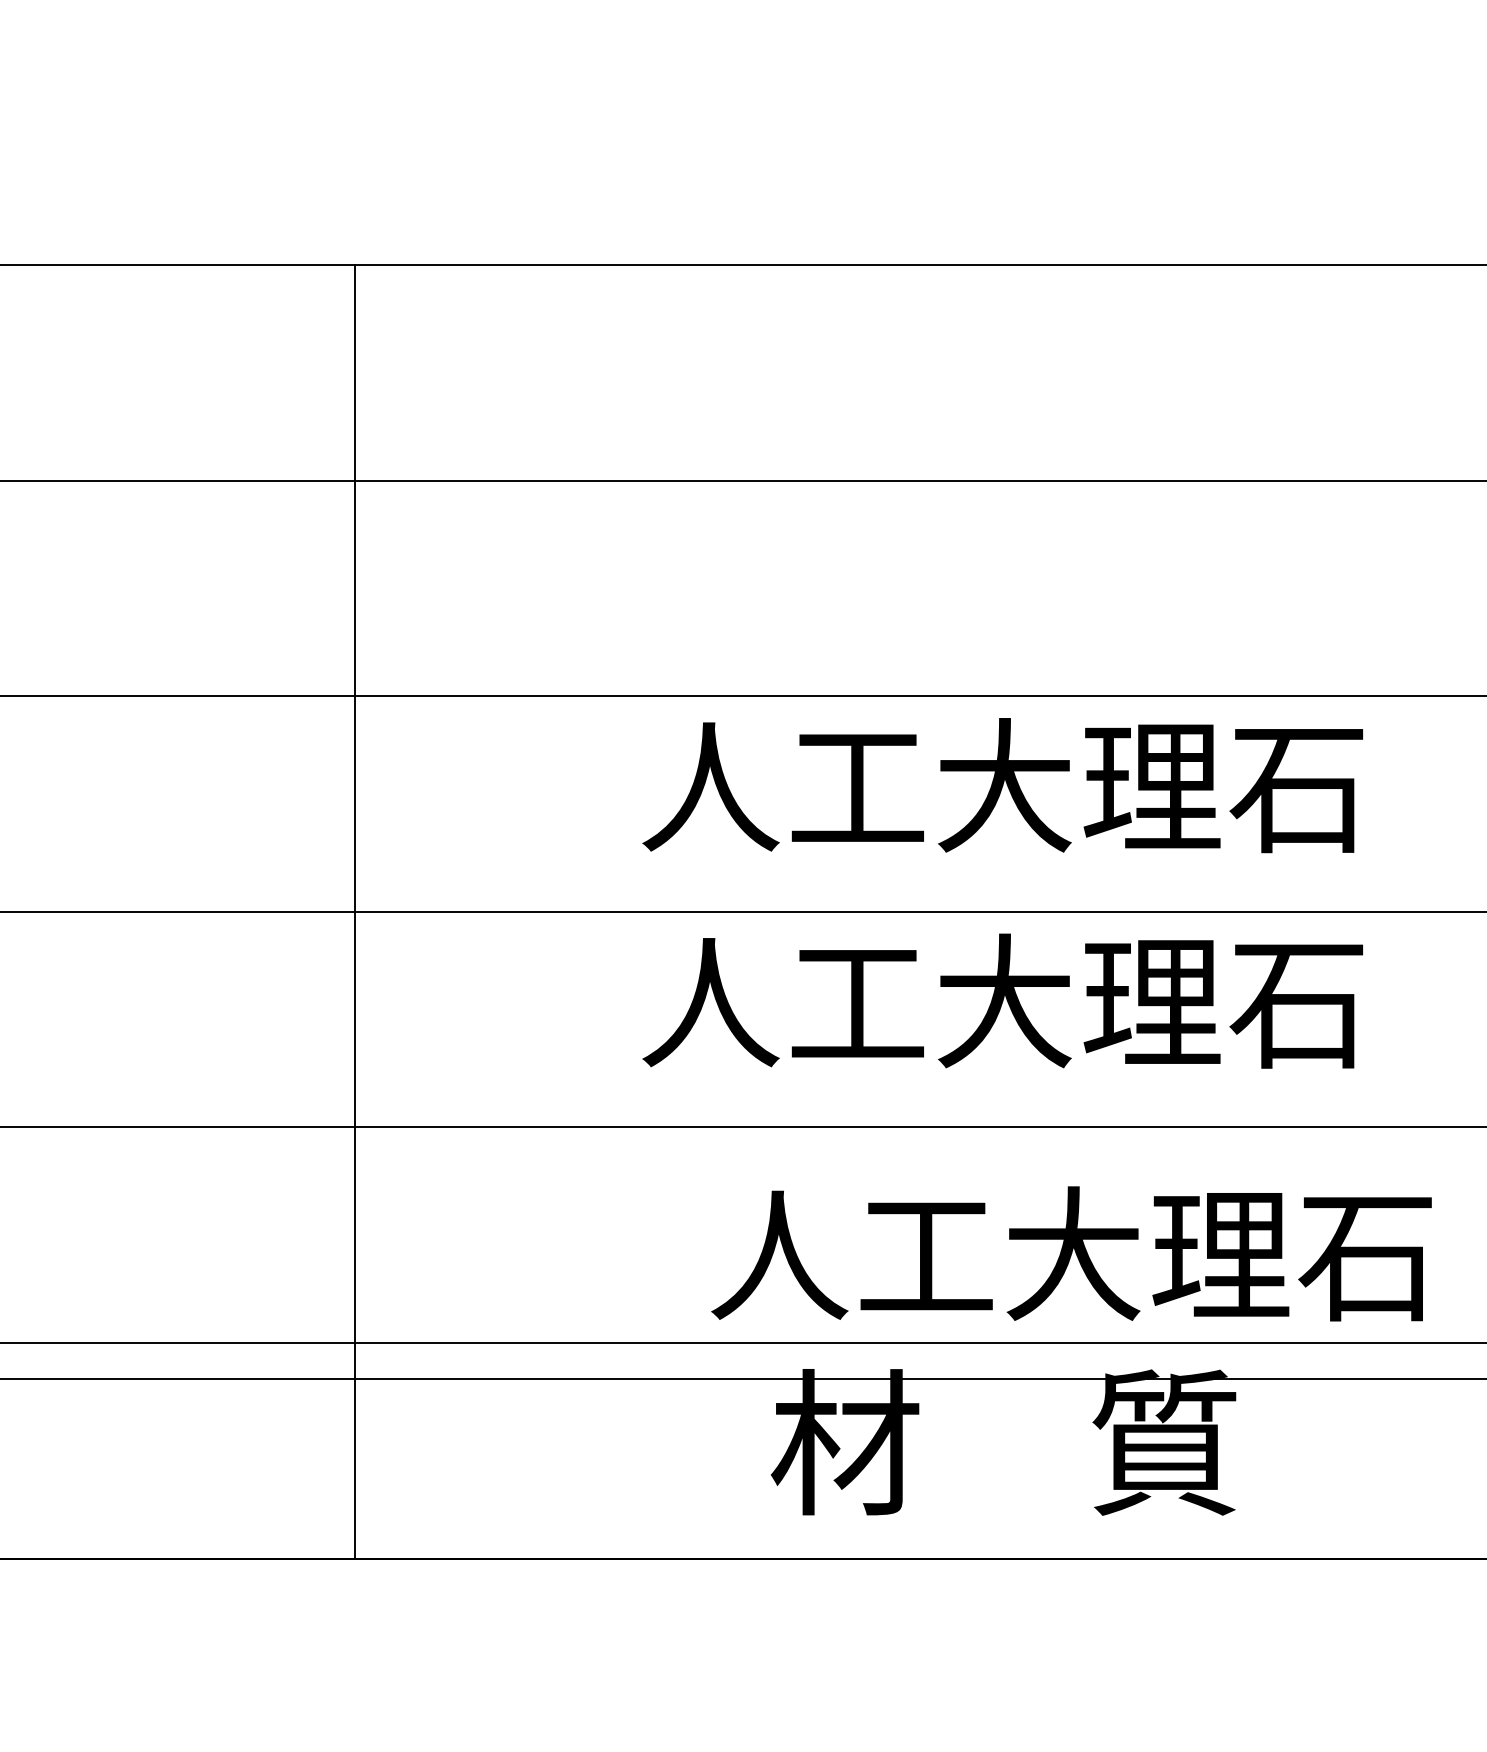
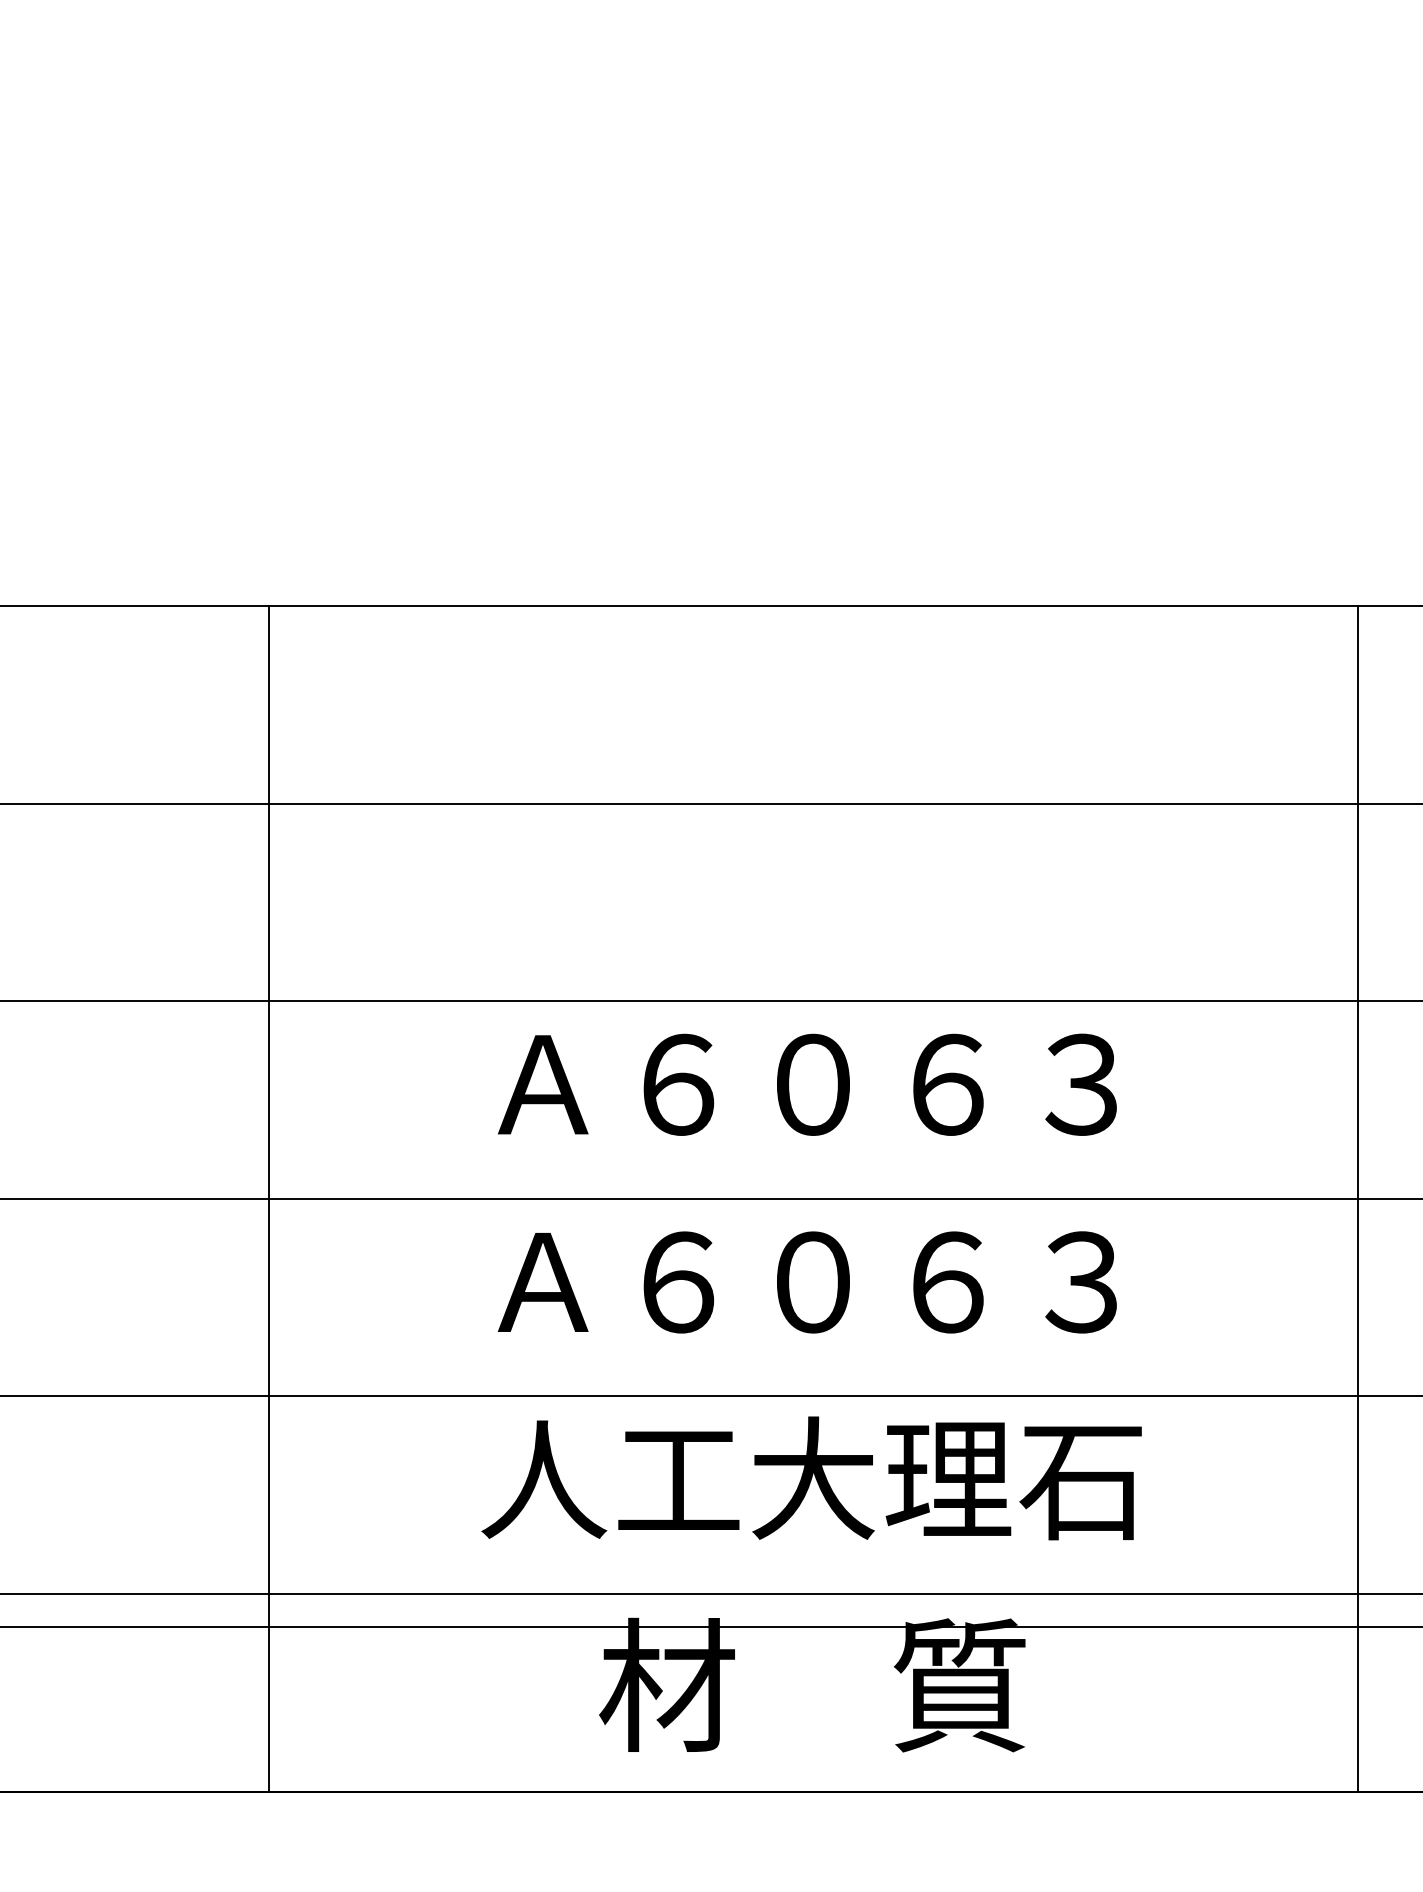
text: (1002, 785) -> (811, 1083), 人工大理石 -> Ａ６０６３
line: (354, 911) -> (268, 1198), moved
text: (1002, 1000) -> (811, 1280), 人工大理石 -> Ａ６０６３
text: (1071, 1254) -> (811, 1478), moved

